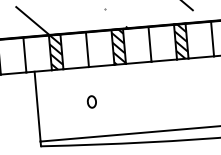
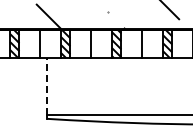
part: (92, 101) -> (91, 86), removed
line: (37, 106) -> (46, 86), solid -> dashed

